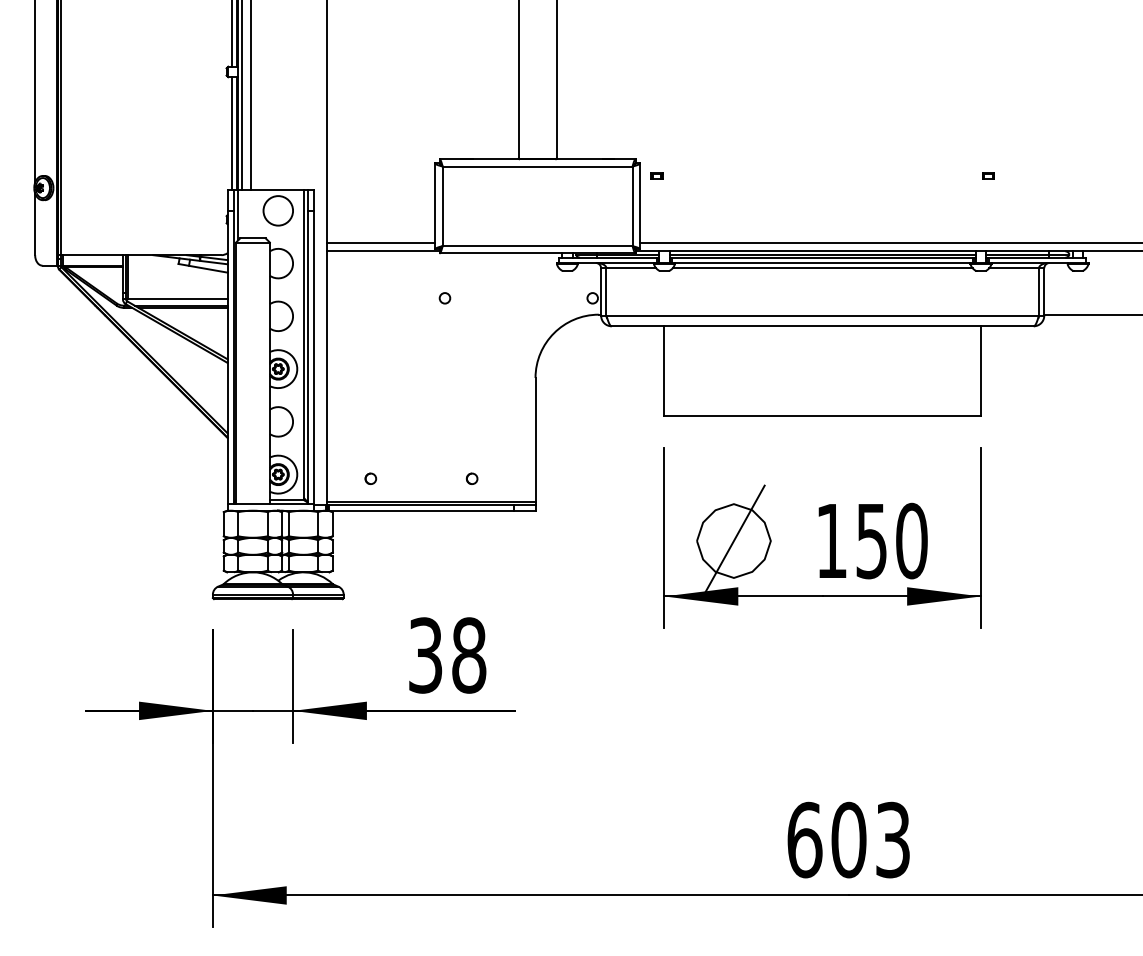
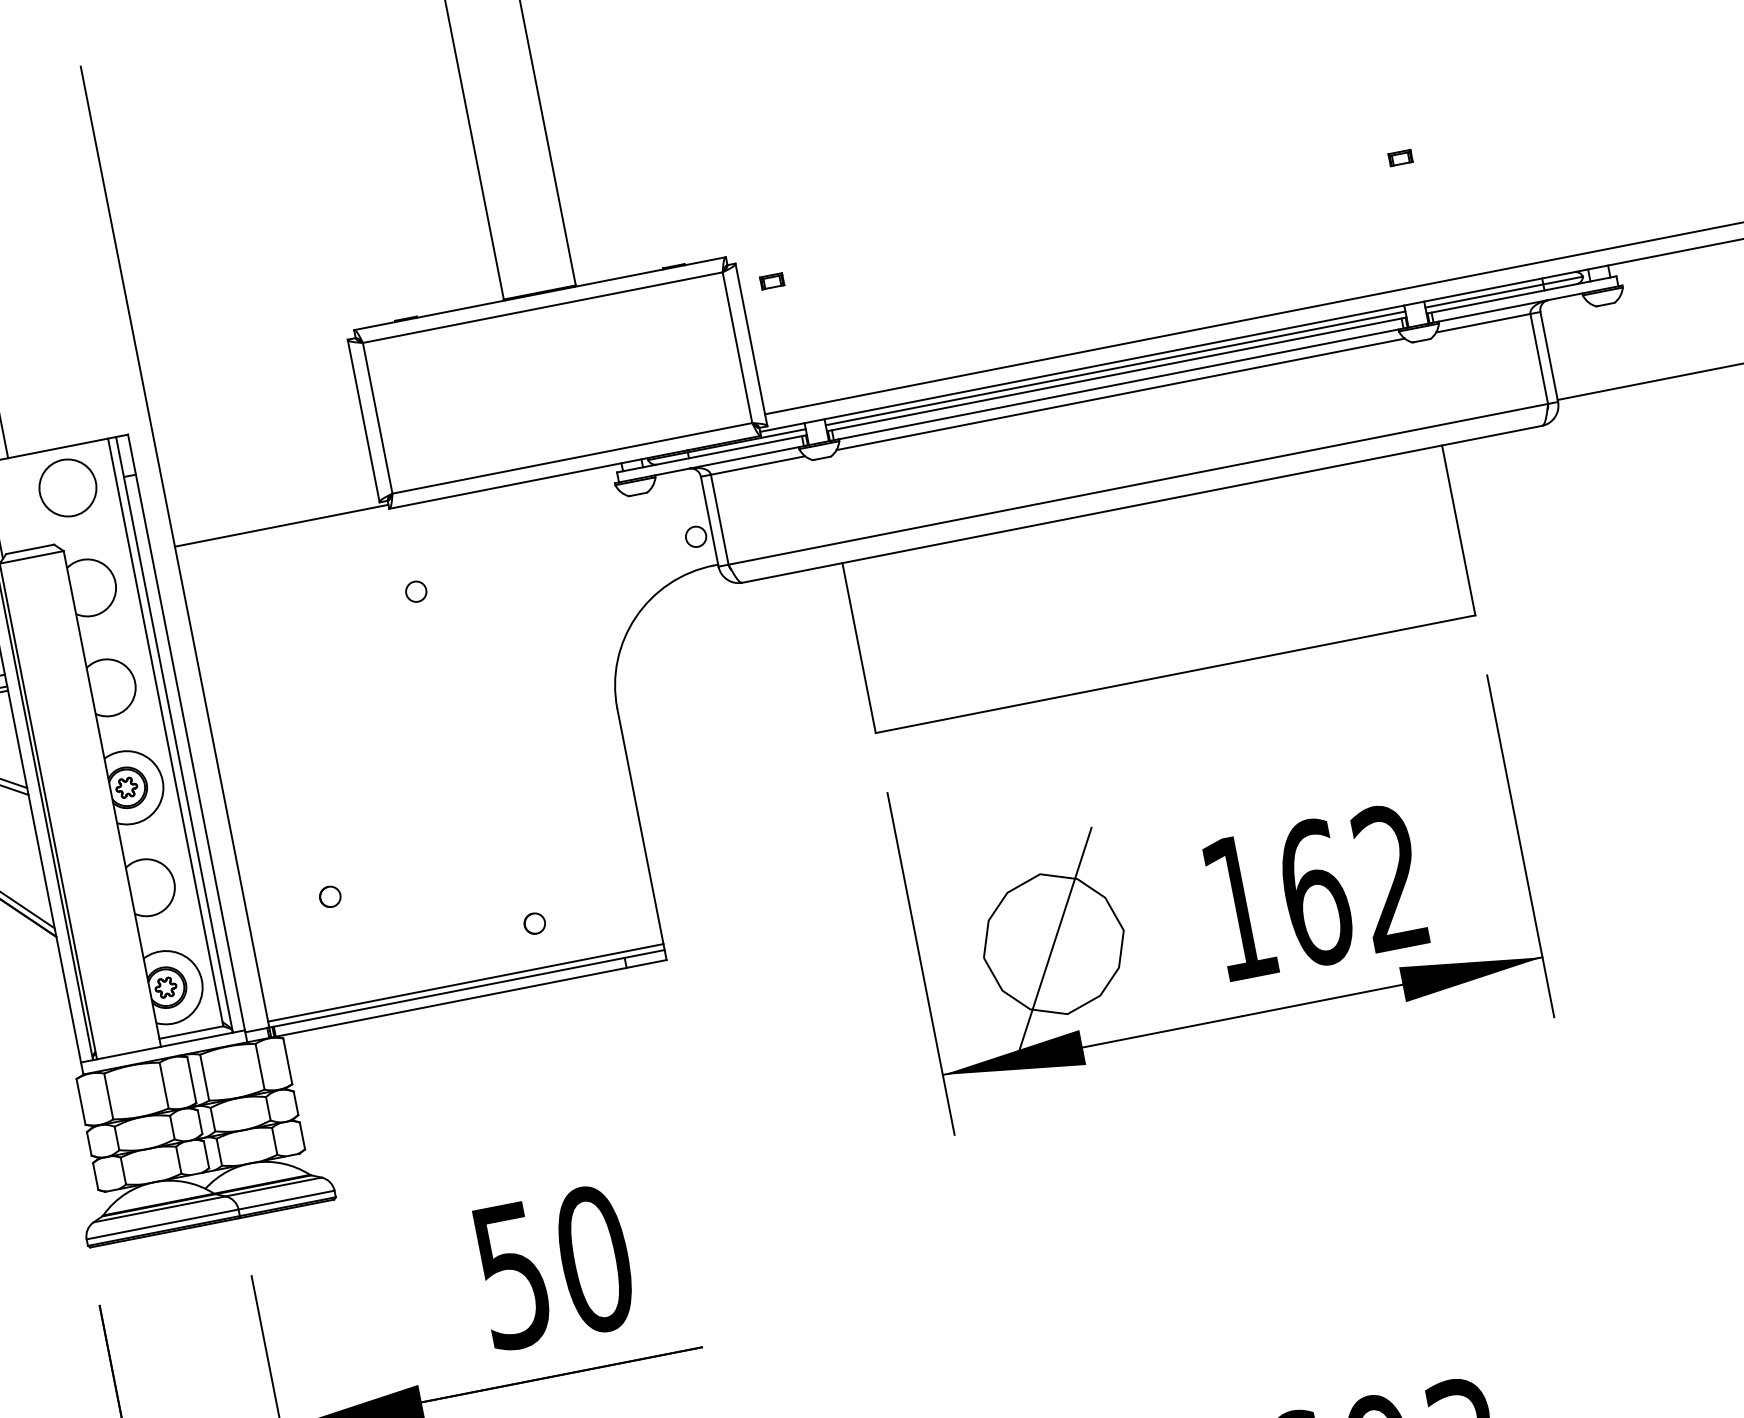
line: (380, 242) -> (273, 509), removed
part: (370, 478) -> (329, 896), moved
text: (891, 540) -> (1352, 884), 150 -> 162
text: (447, 655) -> (553, 1267), 38 -> 50

